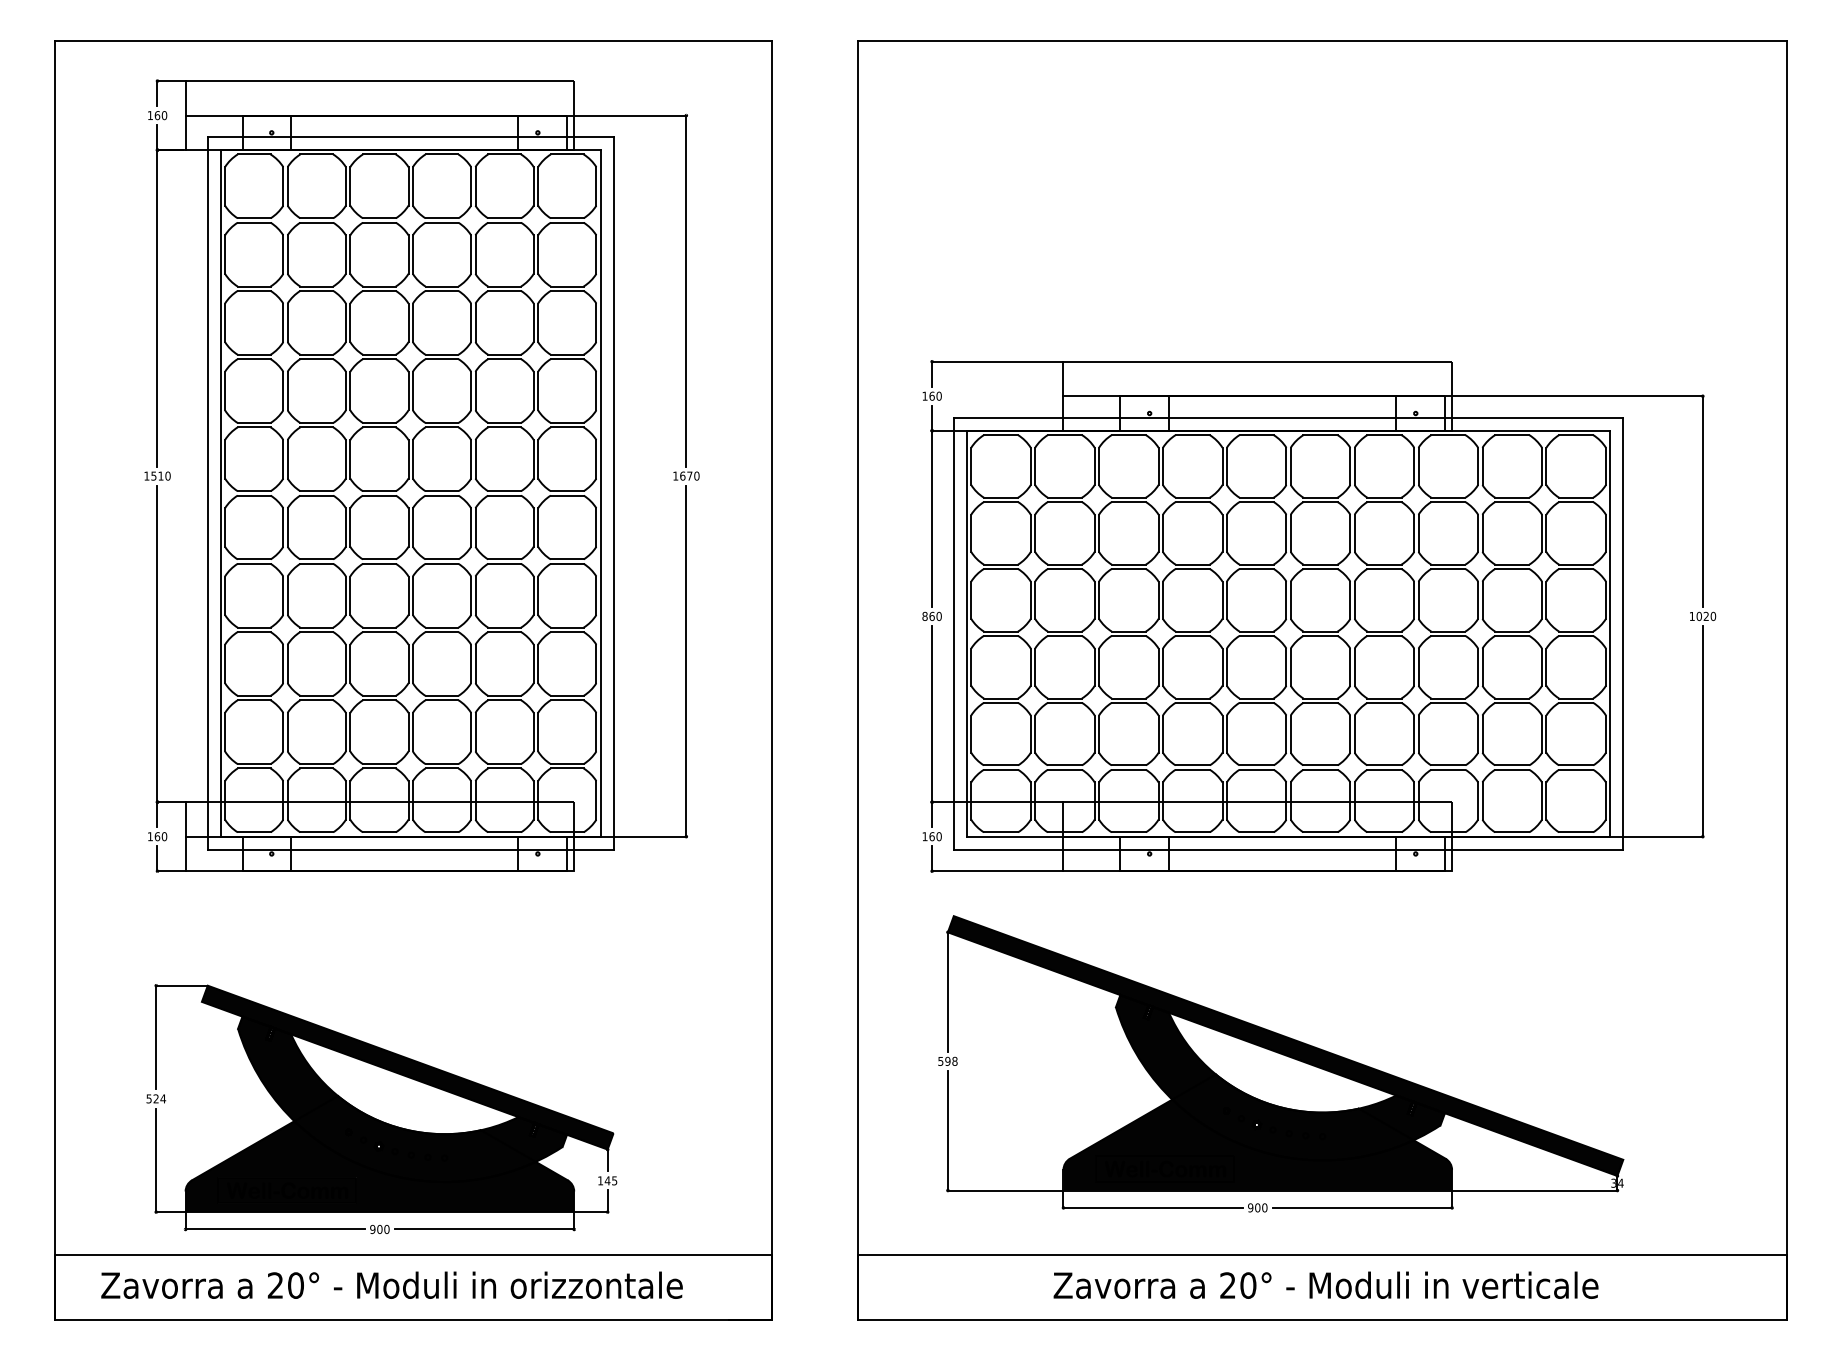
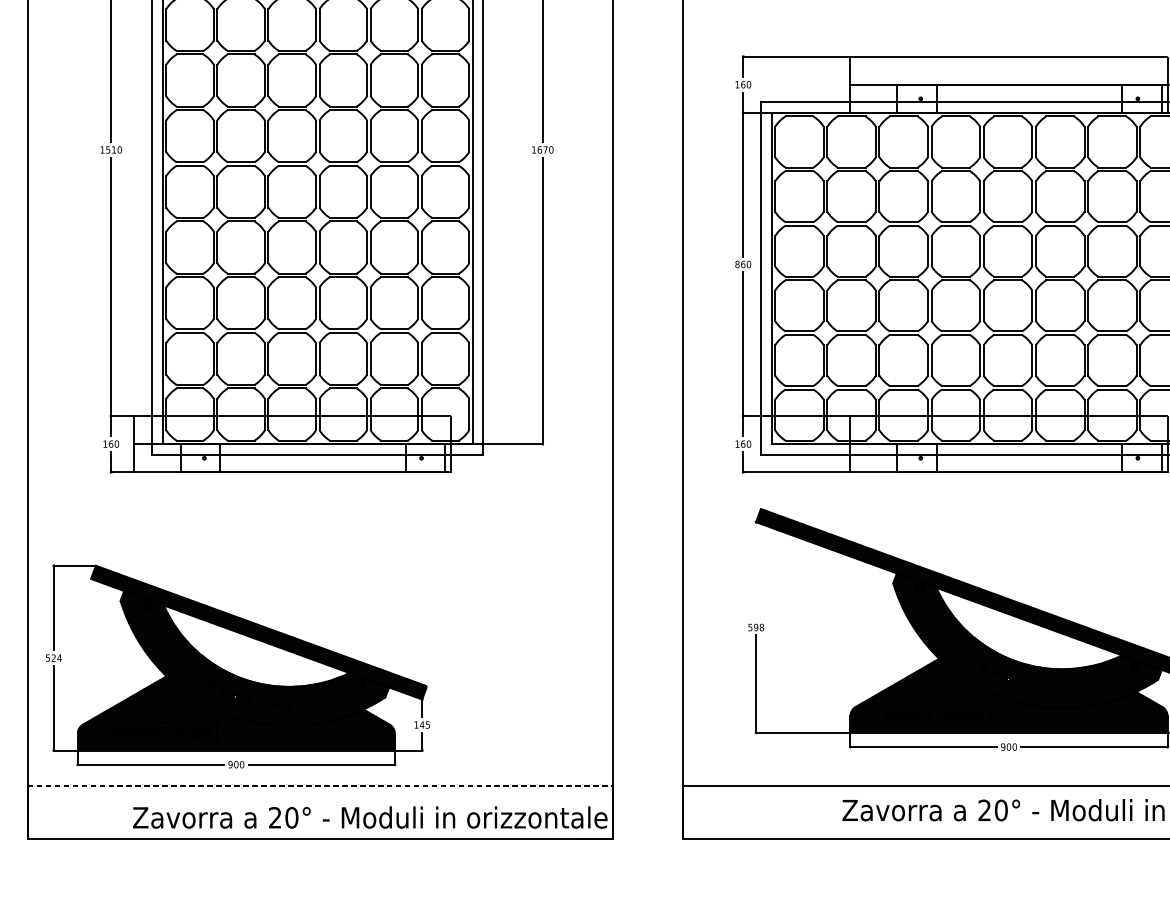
line: (947, 991) -> (755, 570), removed
part: (381, 1109) -> (237, 666), moved
line: (414, 1255) -> (320, 785), solid -> dashed
text: (391, 1284) -> (369, 816), moved

